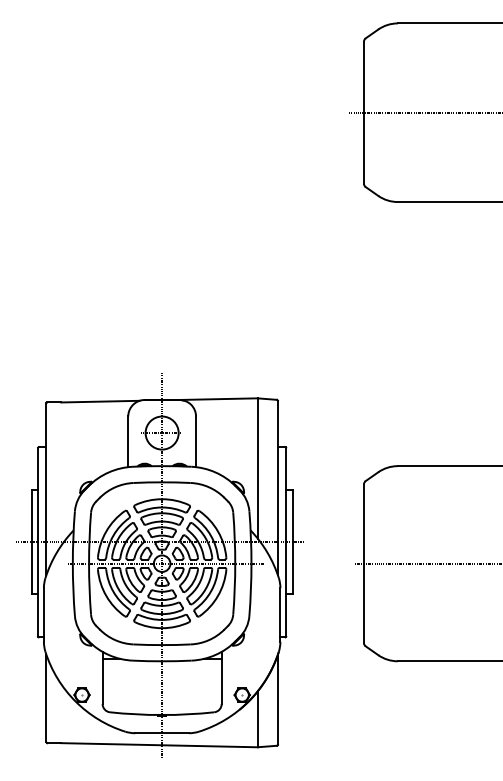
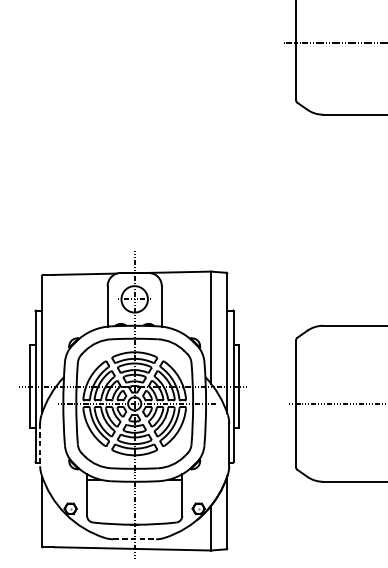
line: (43, 614) -> (39, 444), solid -> dashed
line: (162, 733) -> (134, 539), solid -> dashed

